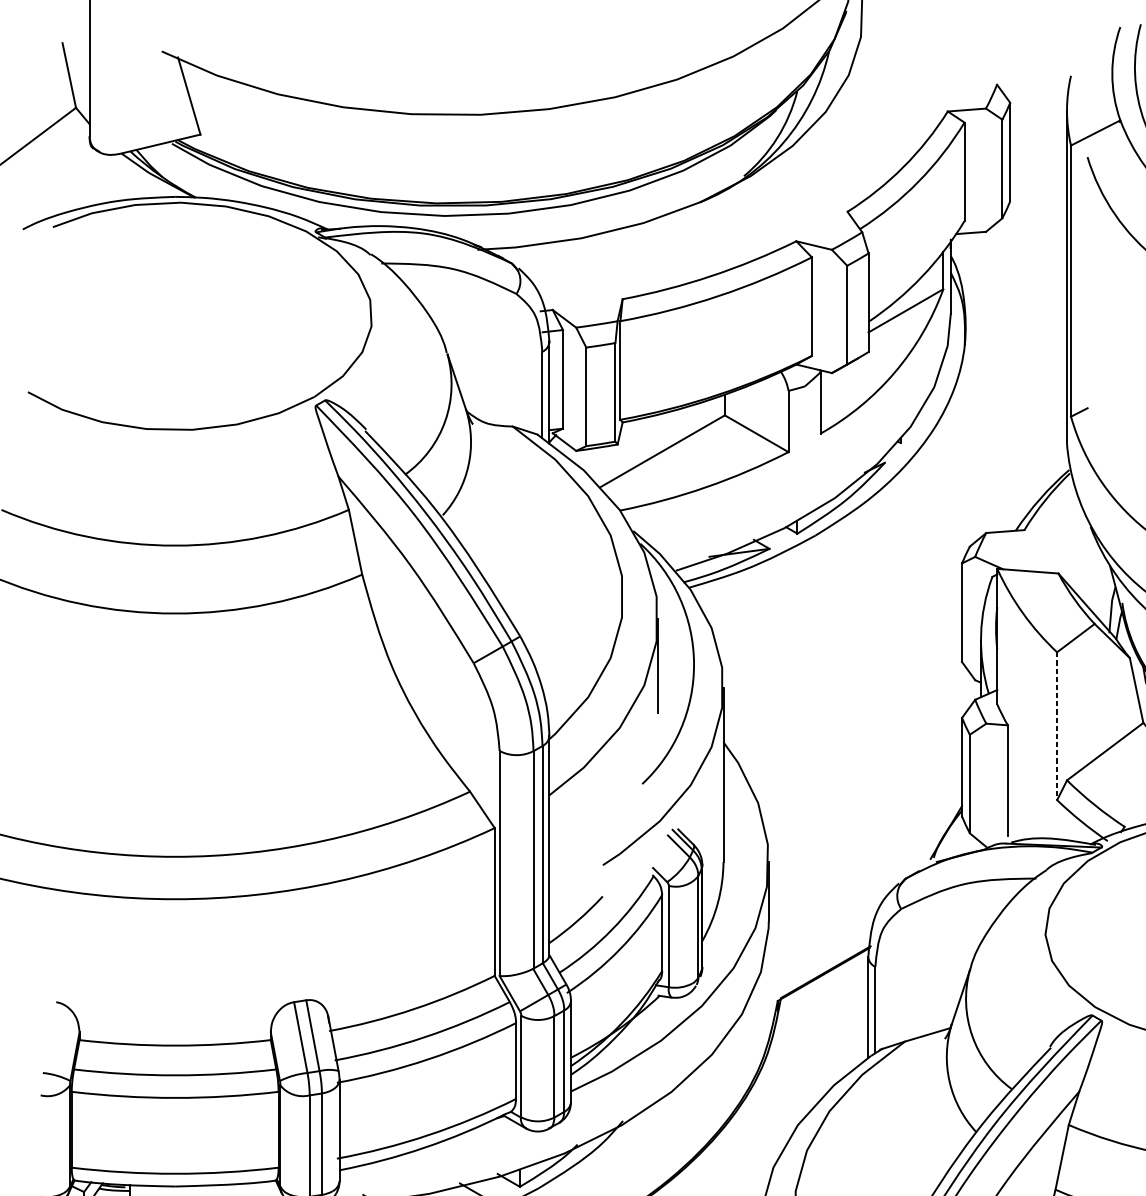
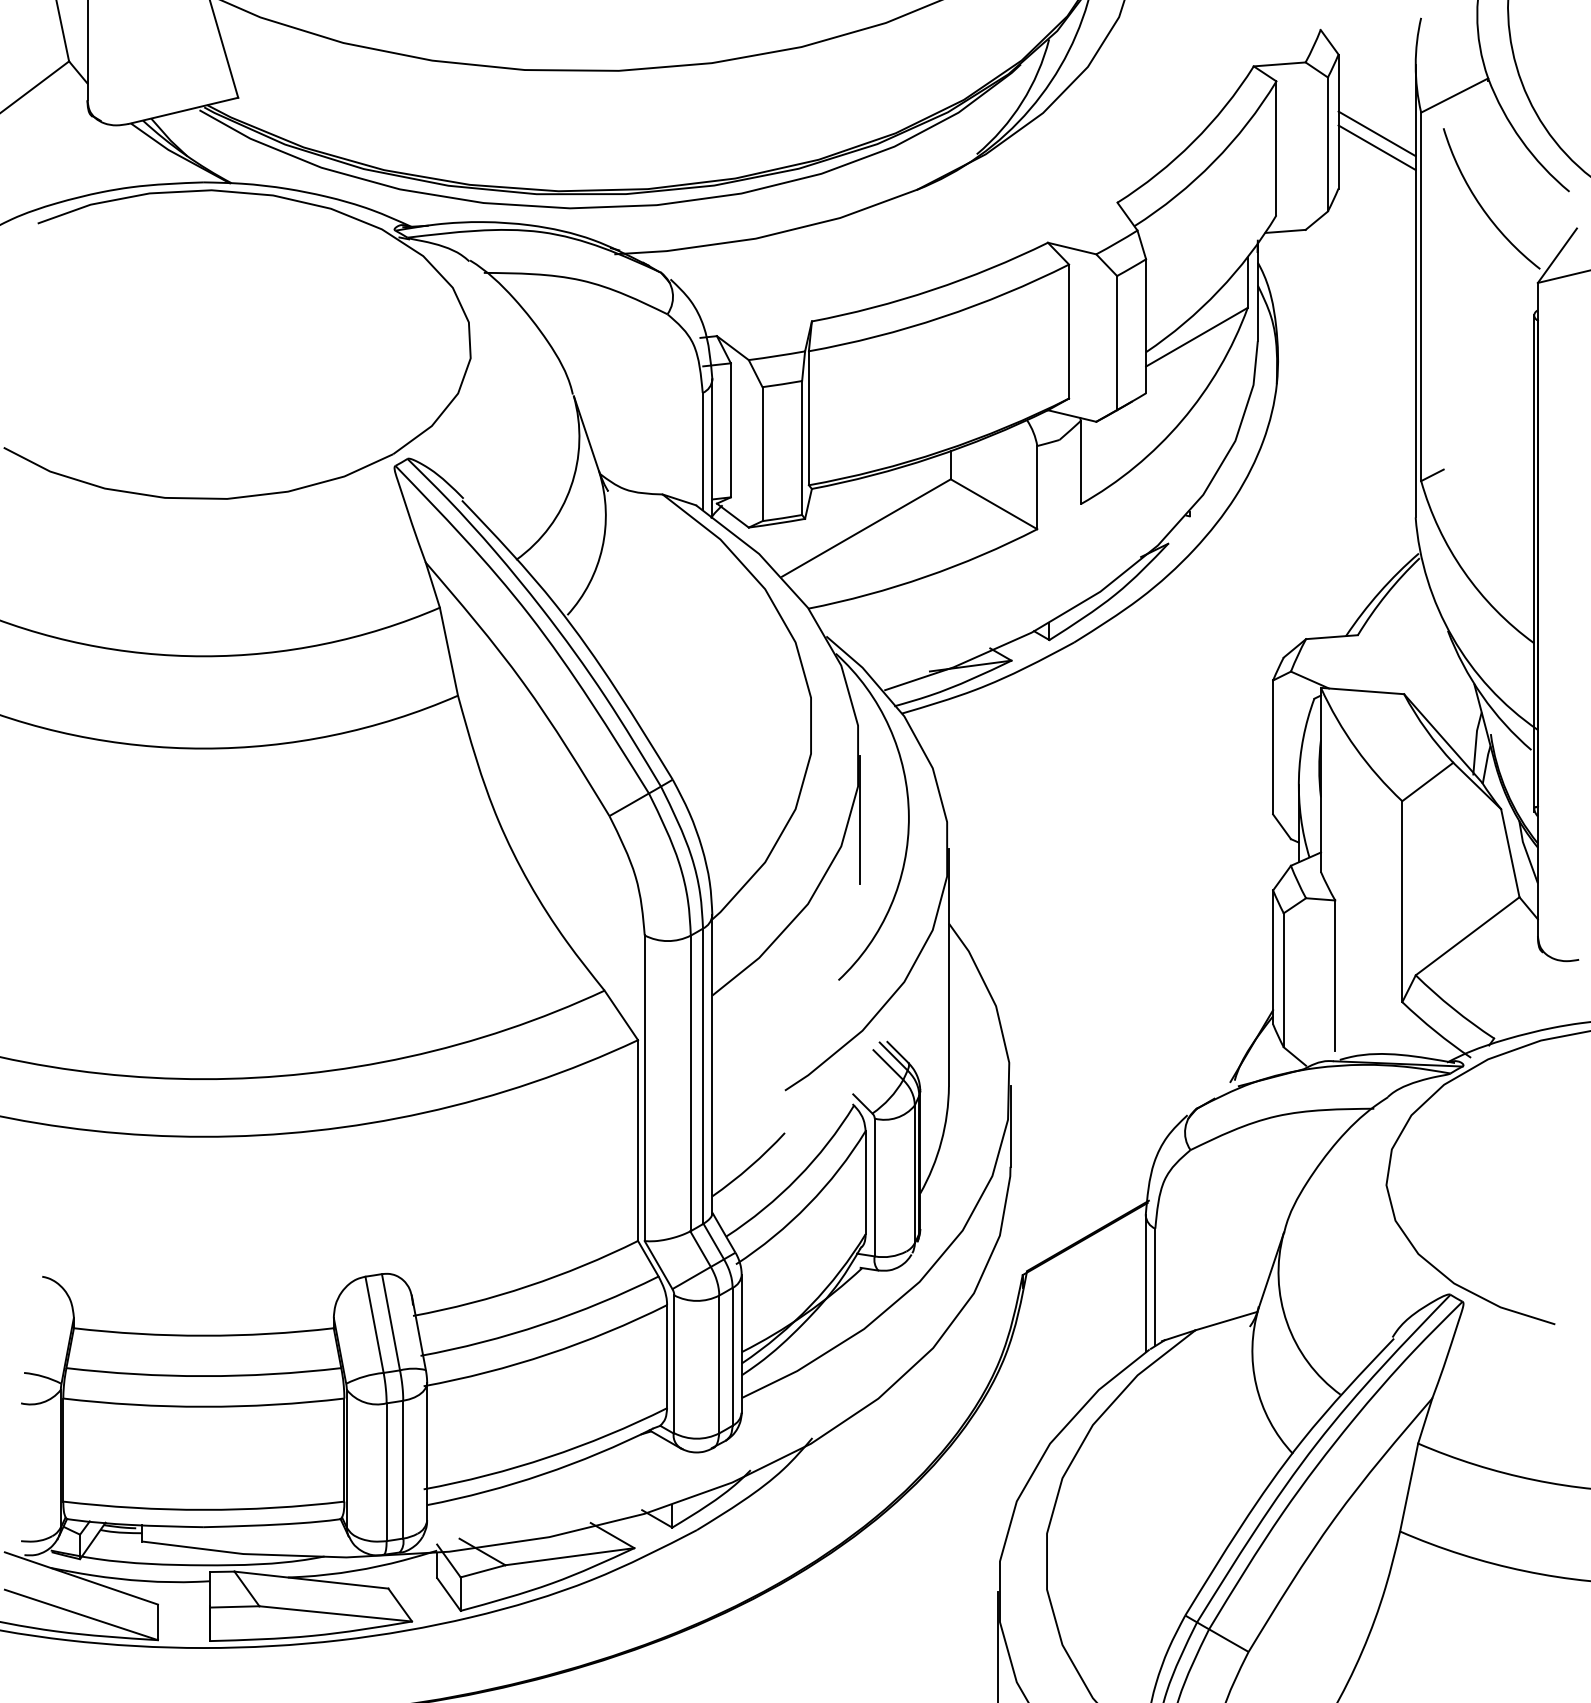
line: (1038, 160) -> (1376, 133), added
line: (1038, 171) -> (1376, 147), added
line: (1057, 726) -> (1402, 902), dashed -> solid

